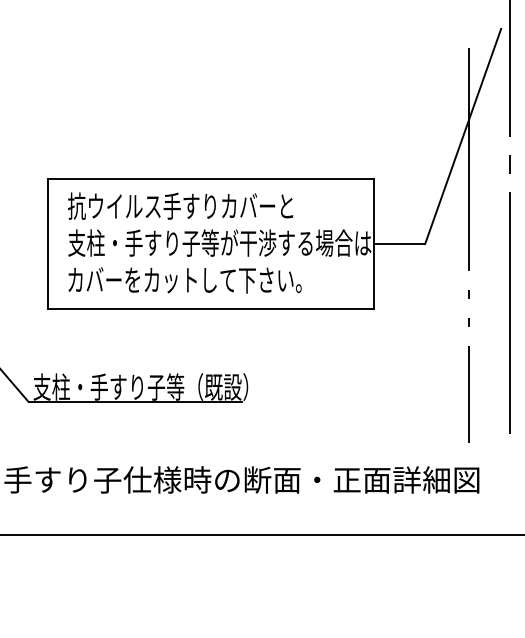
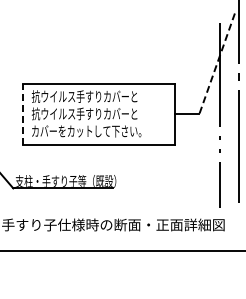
line: (461, 137) -> (216, 64), solid -> dashed
line: (48, 242) -> (22, 113), solid -> dashed
text: (218, 242) -> (102, 113), 支柱・手すり子等が干渉する場合は -> 抗ウイルス手すりカバーと

